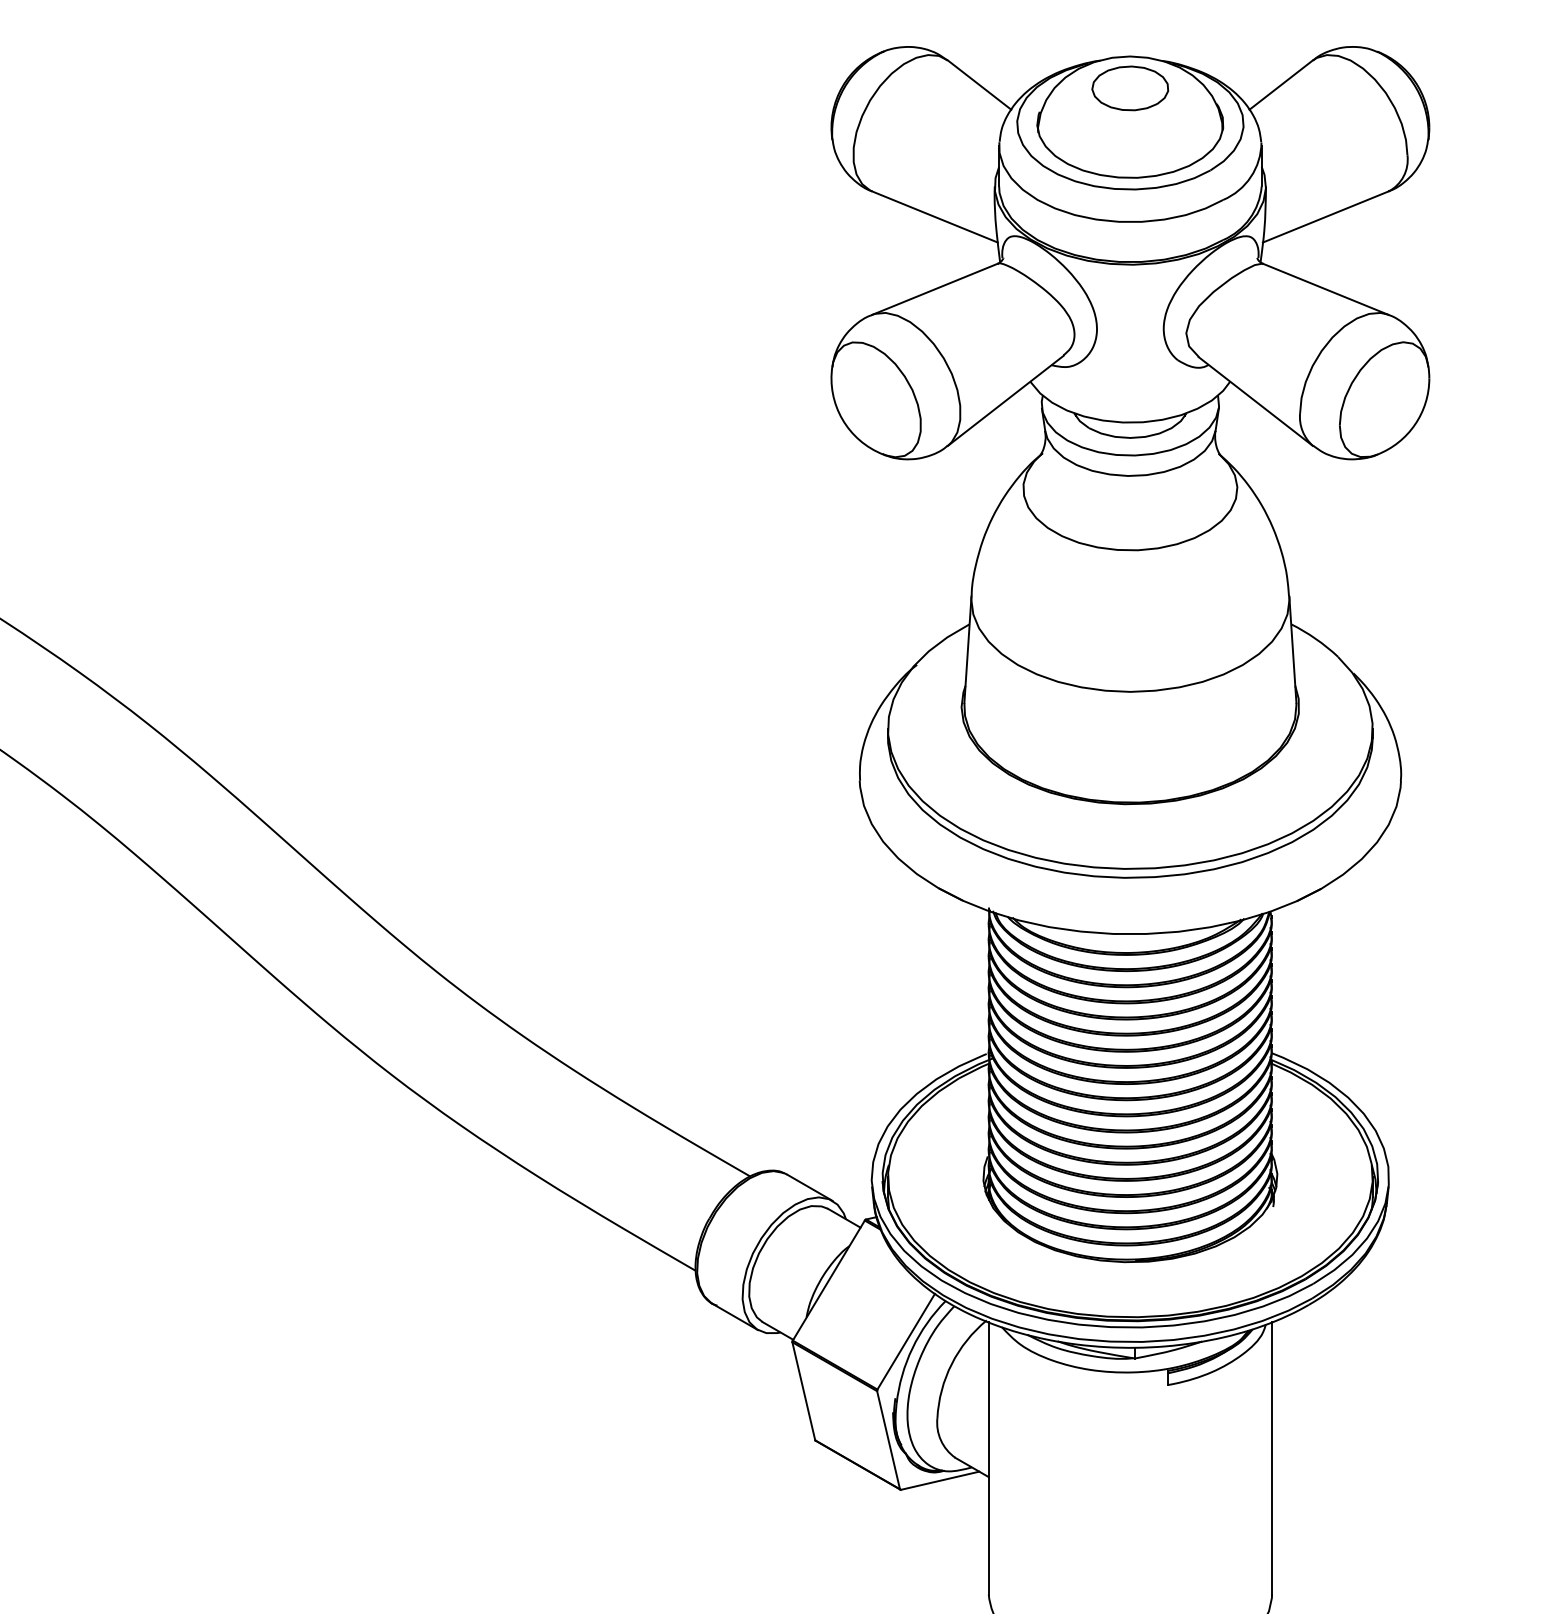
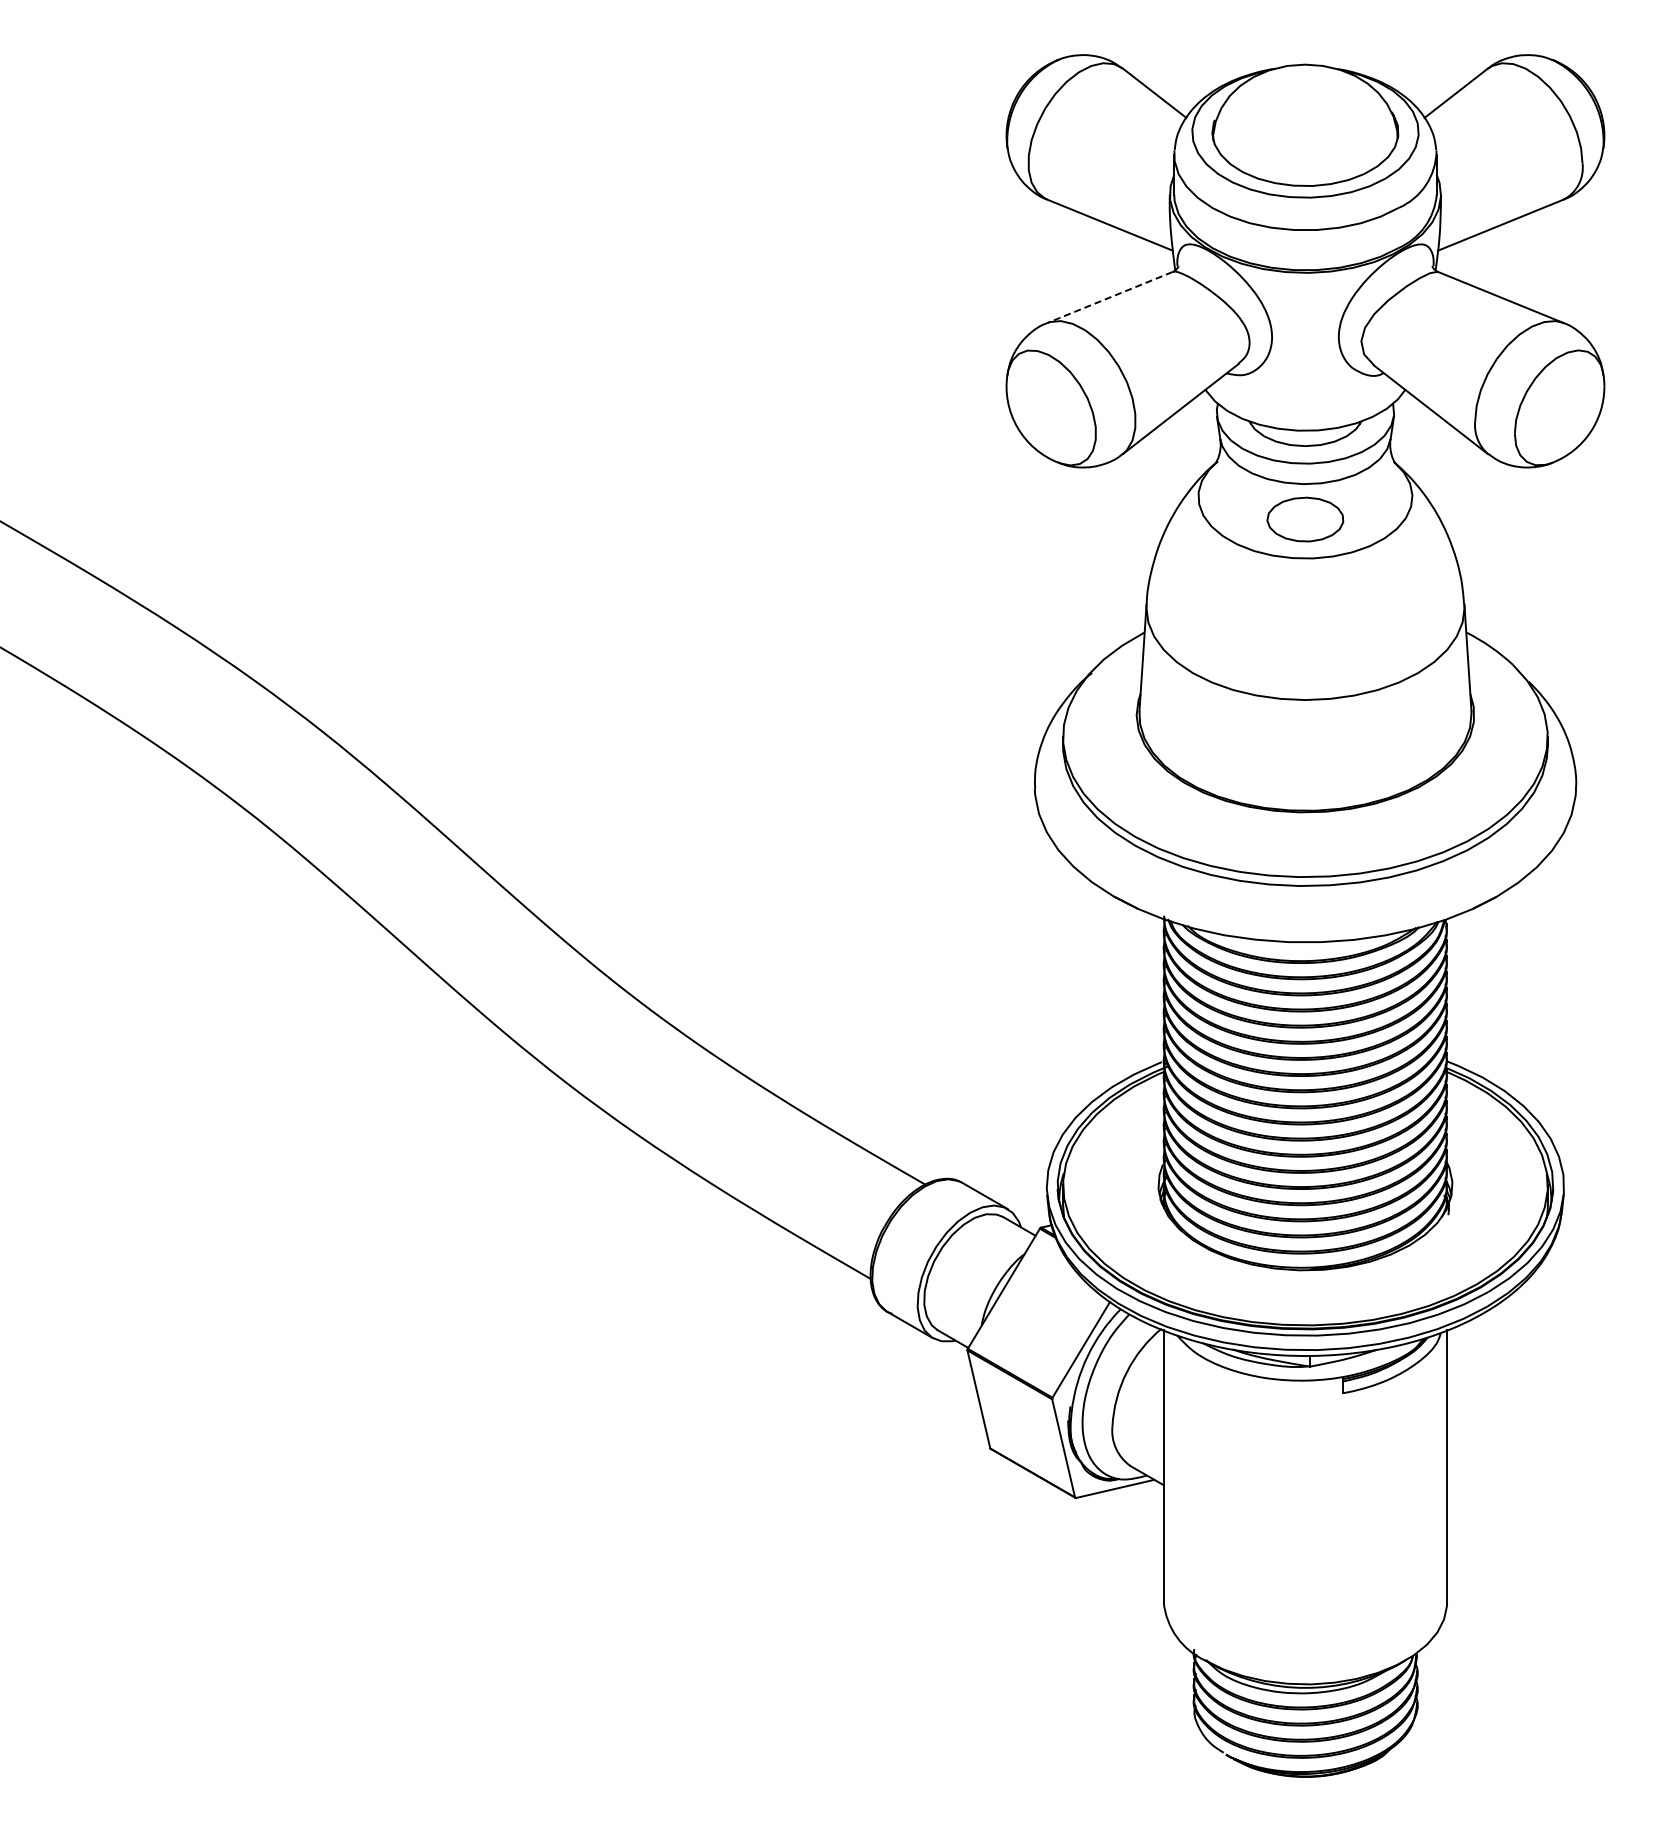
part: (1130, 88) -> (1305, 519), moved
line: (934, 289) -> (1109, 297), solid -> dashed

